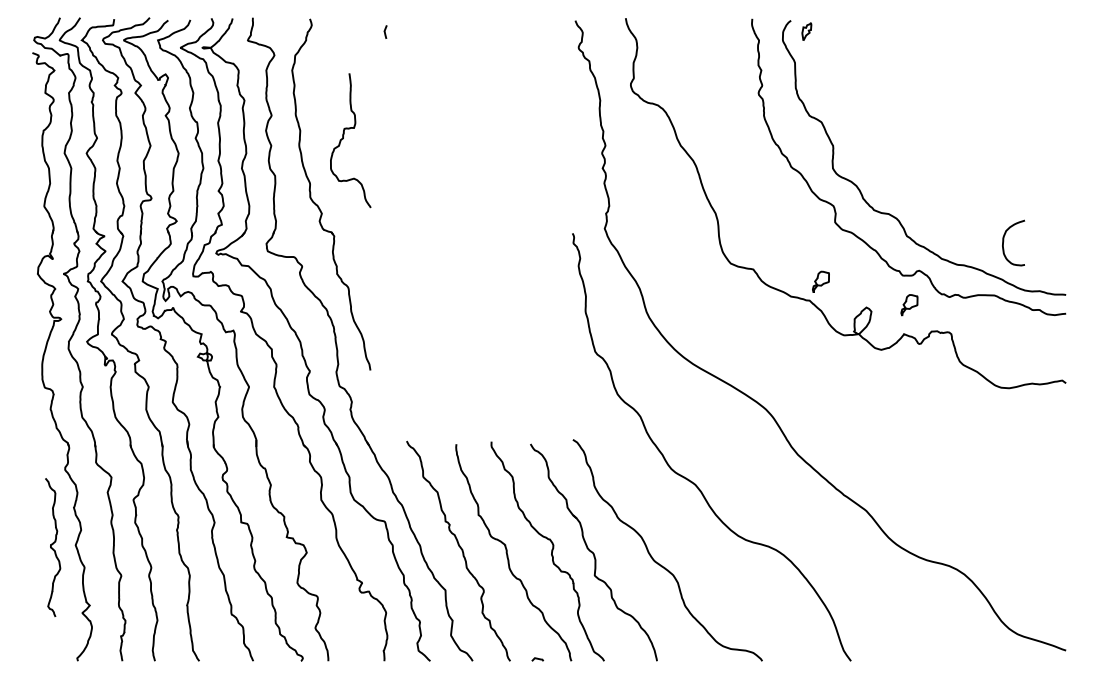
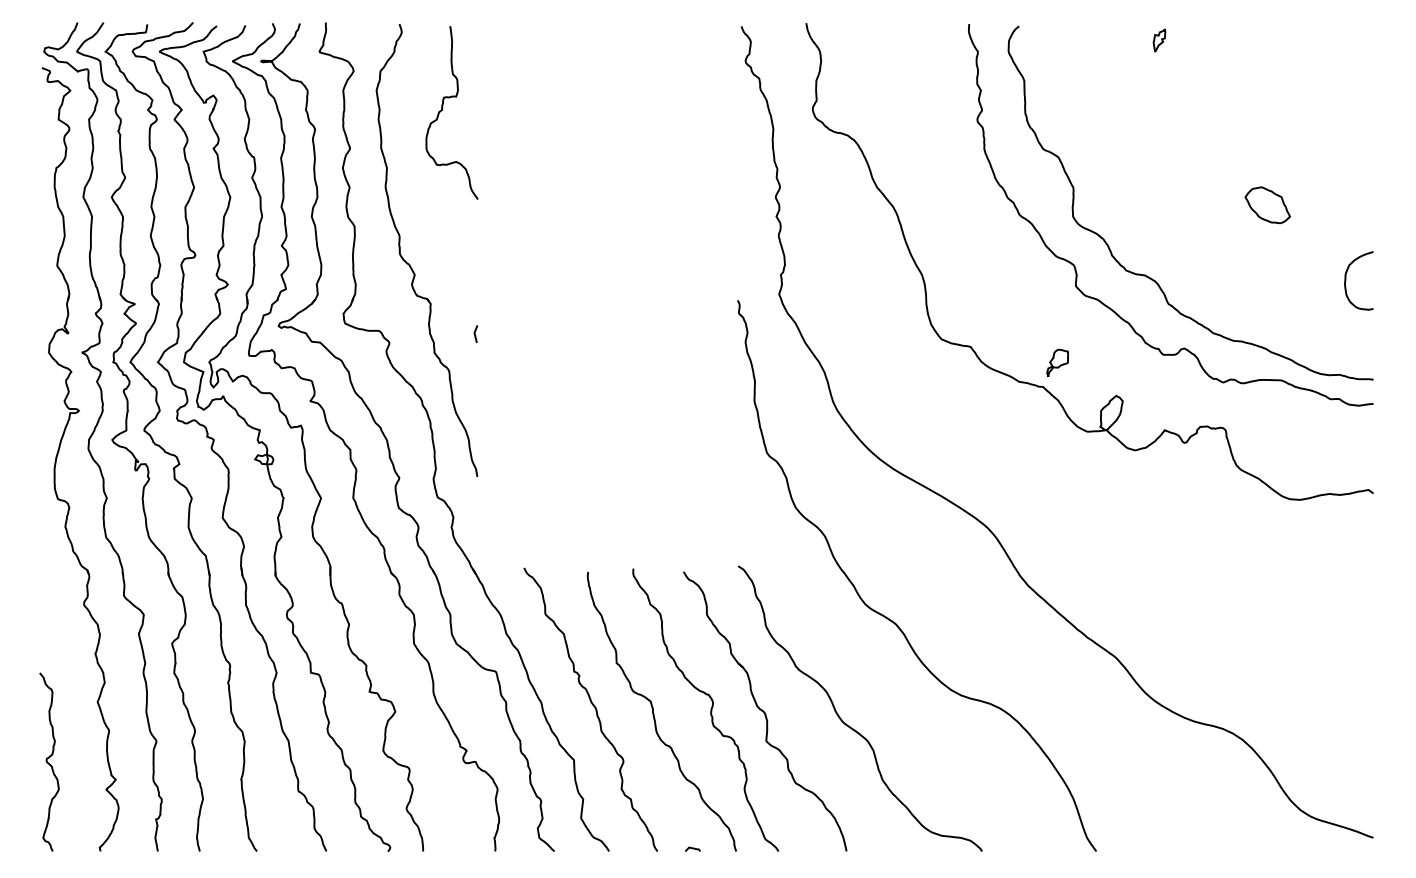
curve: (385, 31) -> (475, 333), moved
part: (806, 31) -> (1159, 40), moved
curve: (343, 138) -> (442, 110), moved
part: (983, 159) -> (1267, 205), added
curve: (1004, 242) -> (1346, 280), moved
part: (909, 304) -> (1171, 392), removed
curve: (52, 547) -> (48, 762), moved

